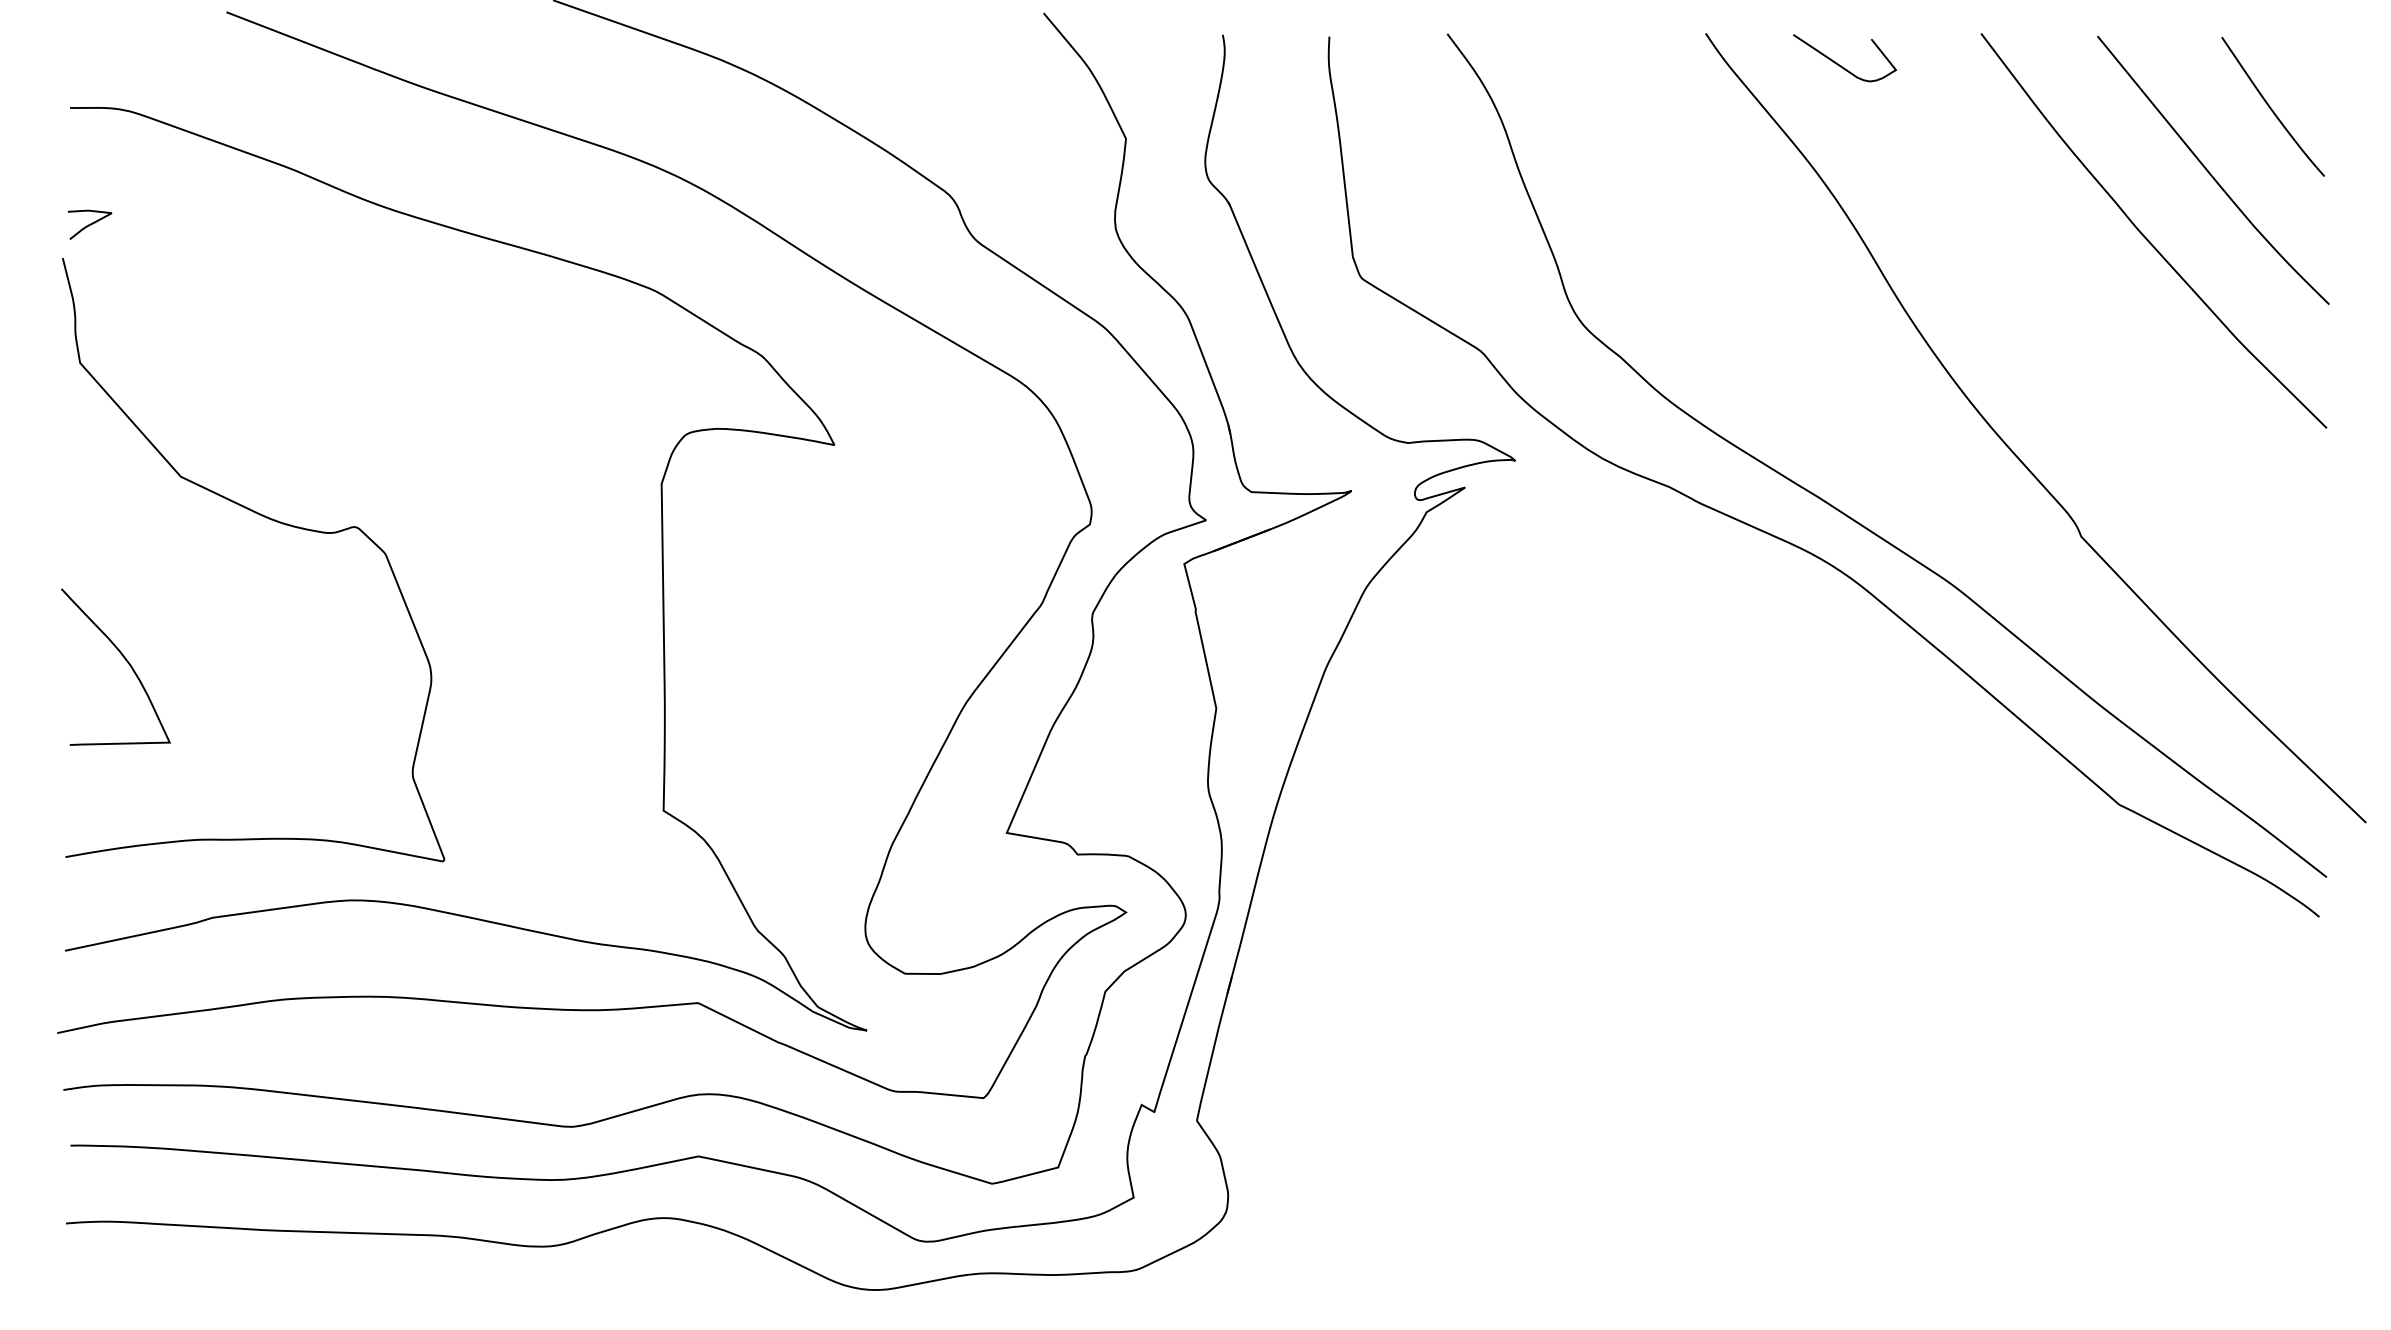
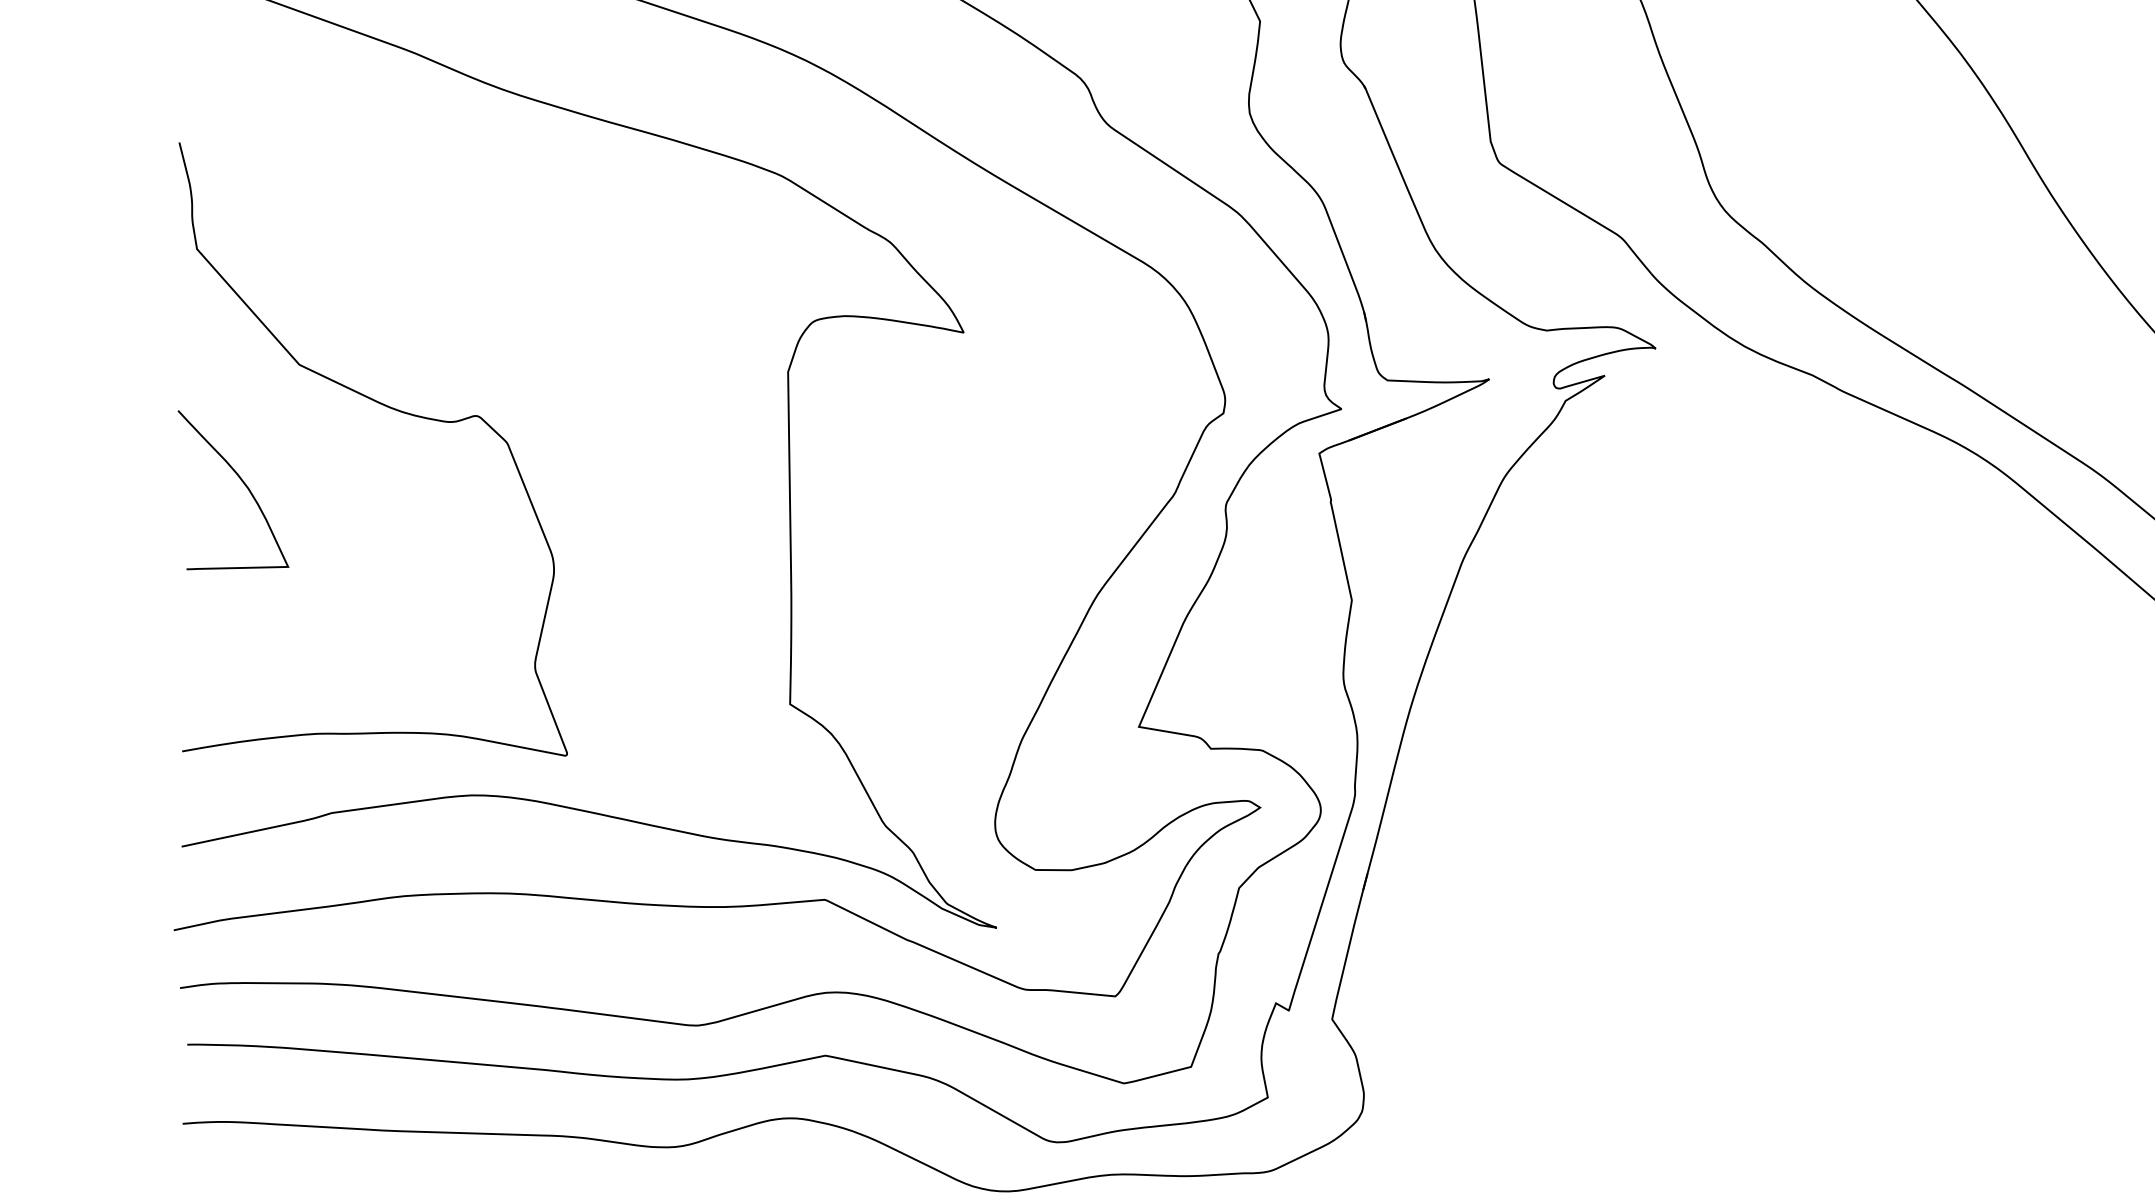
curve: (89, 224) -> (206, 108), removed
curve: (124, 659) -> (242, 482), moved

